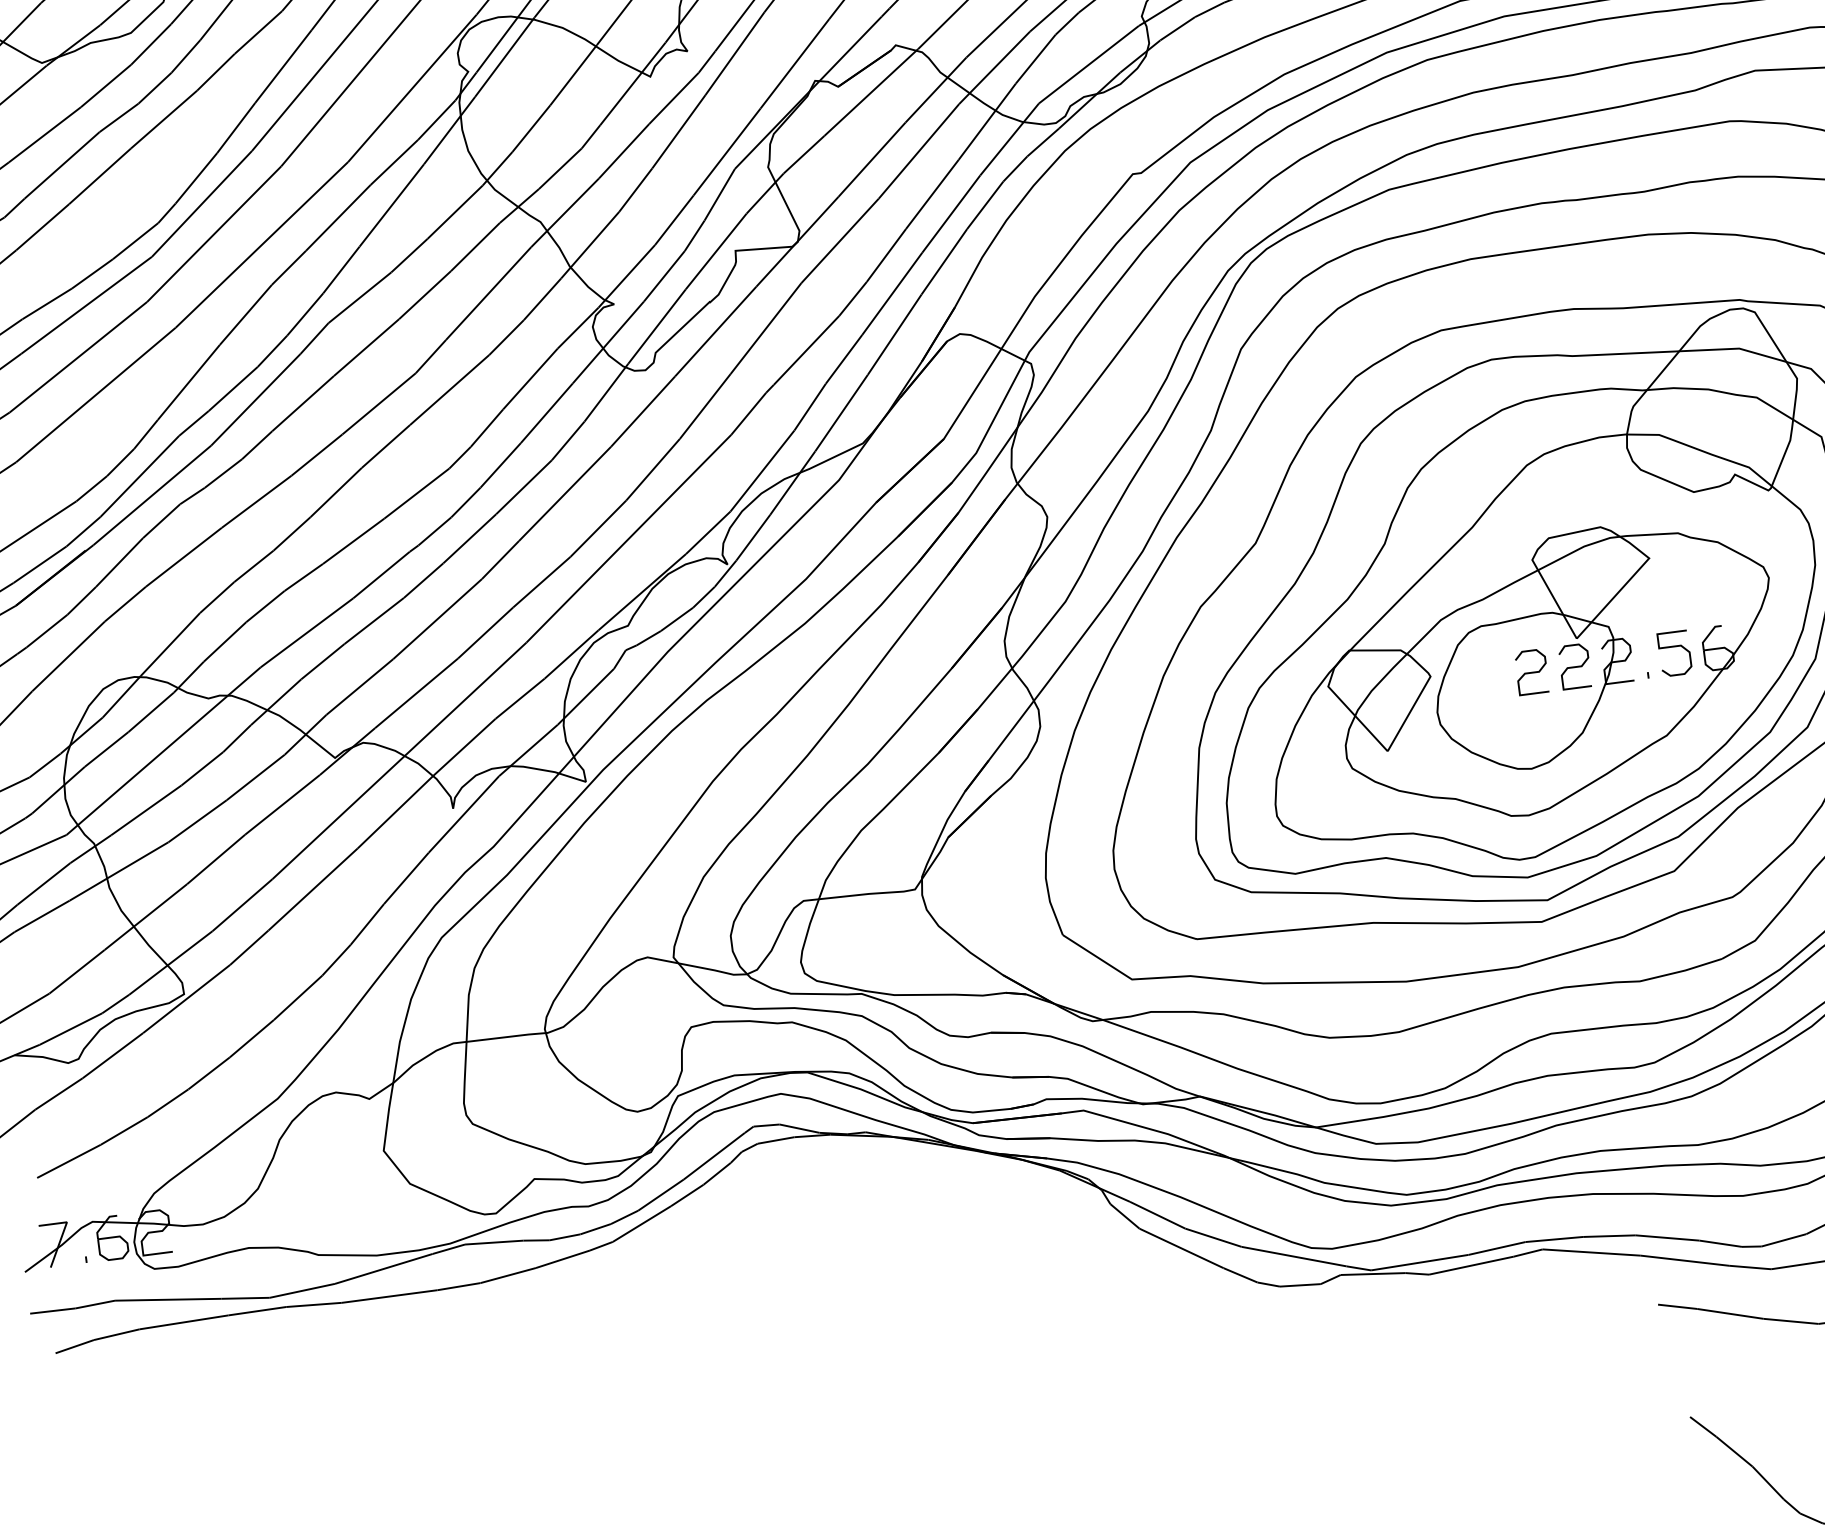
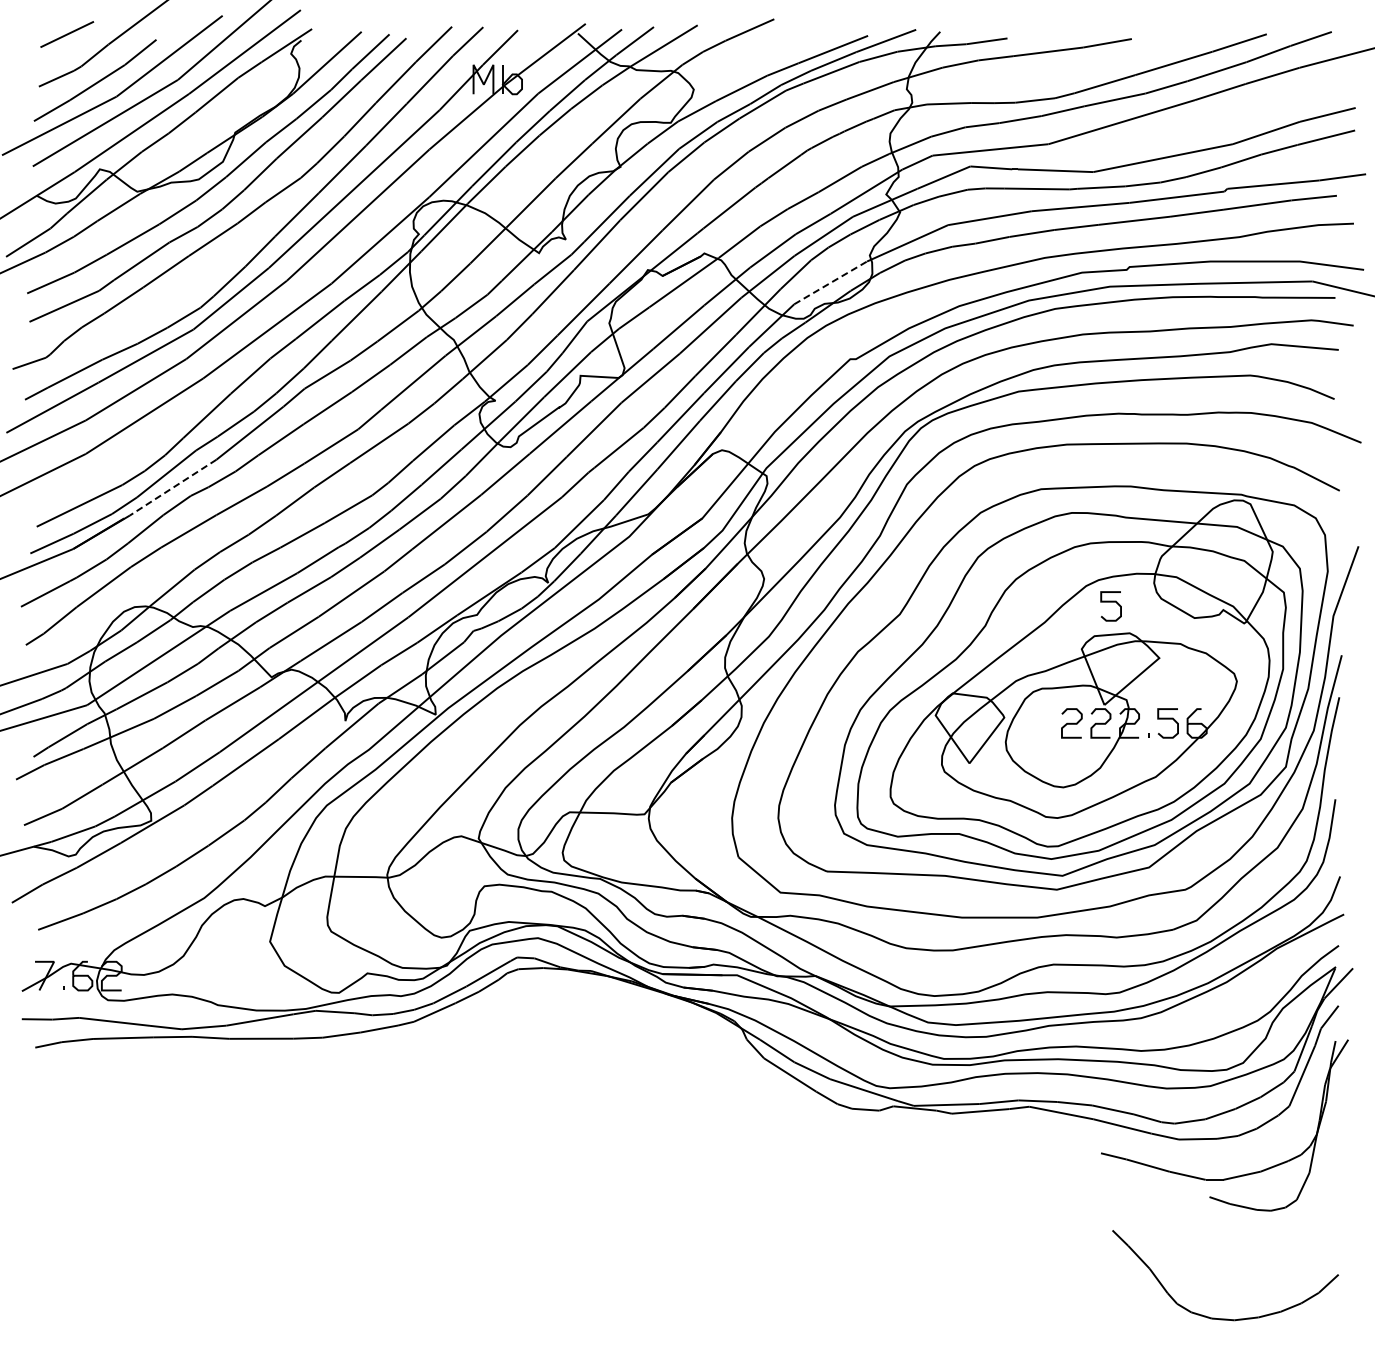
line: (1090, 63) -> (831, 282), solid -> dashed
curve: (1565, 485) -> (1110, 602), added
line: (151, 495) -> (172, 487), solid -> dashed

